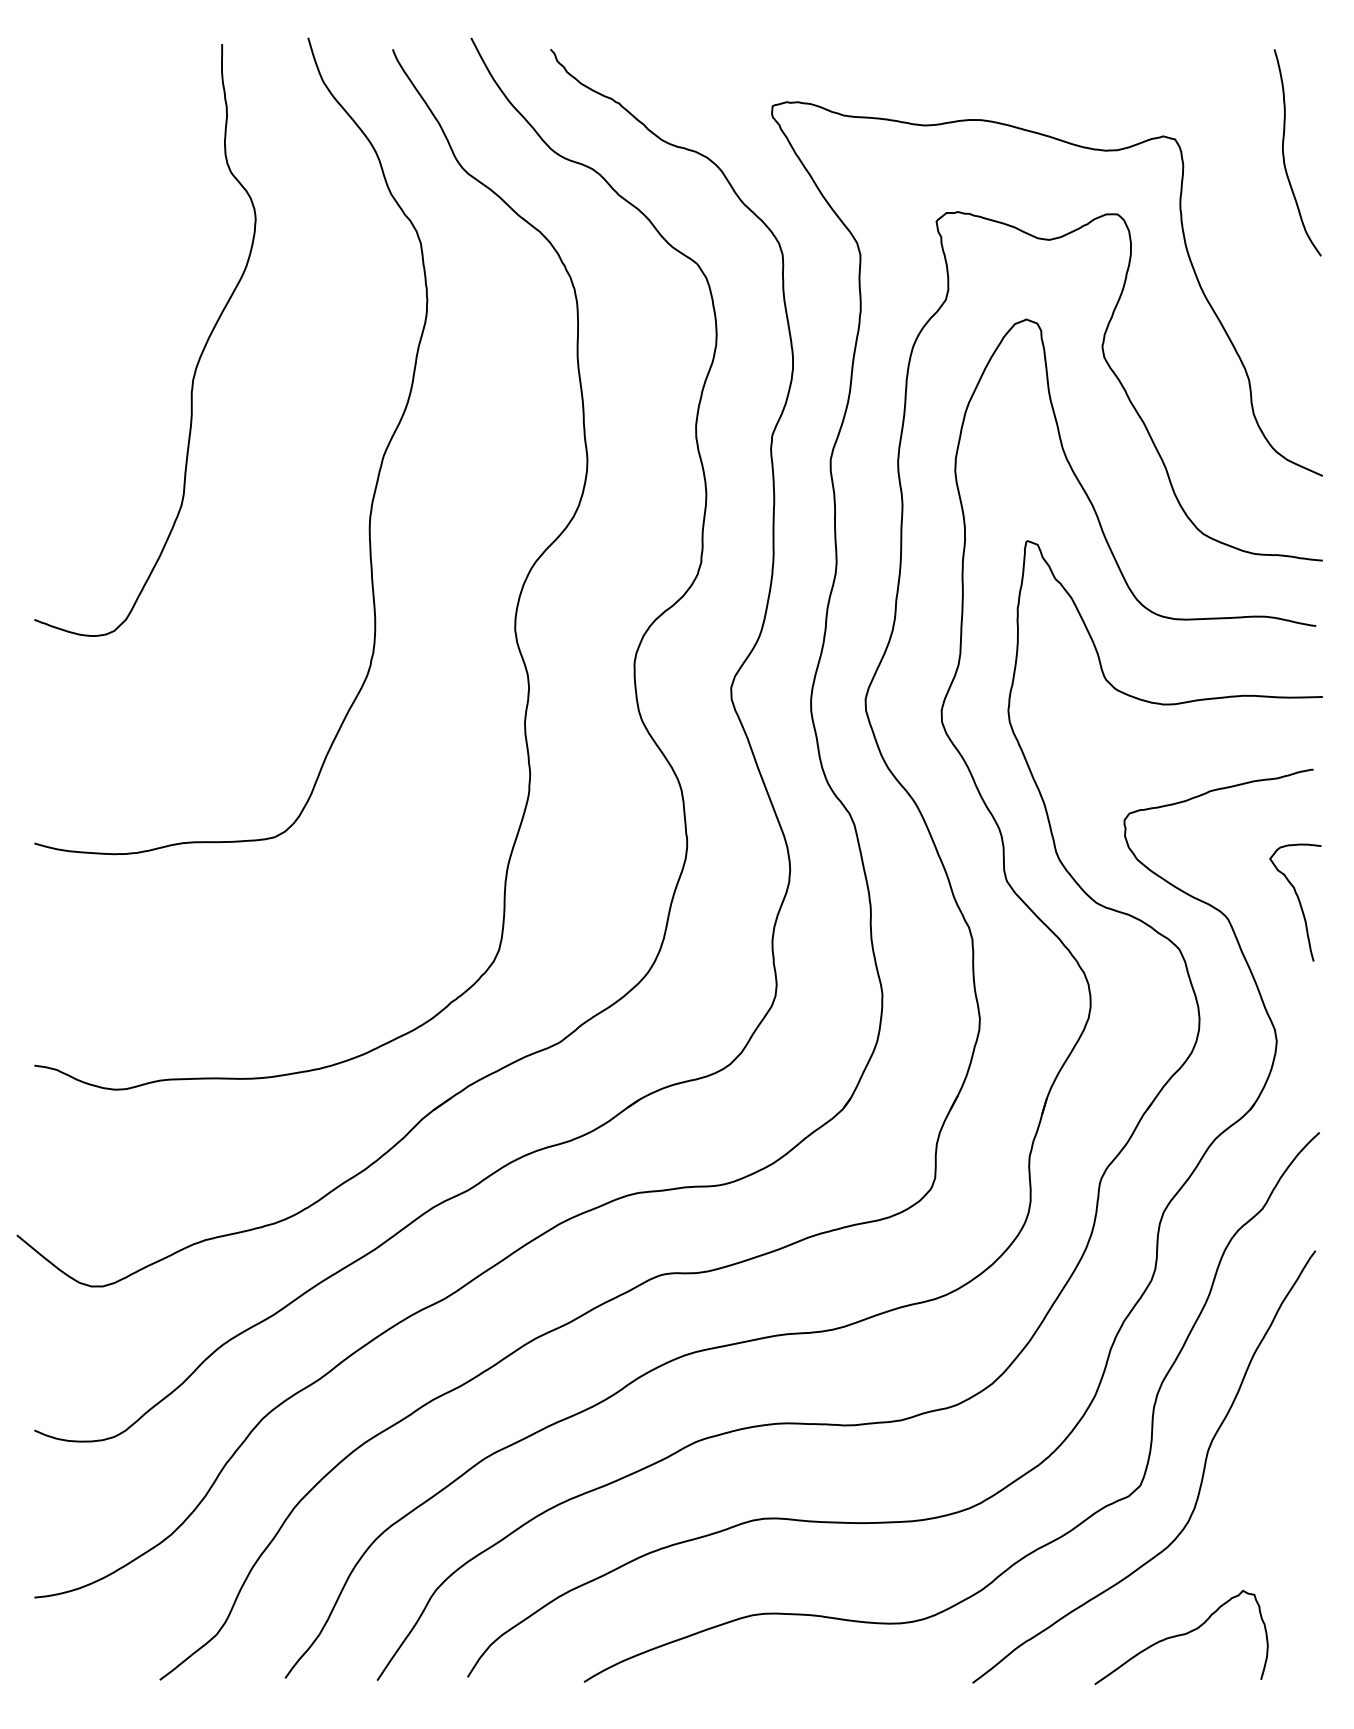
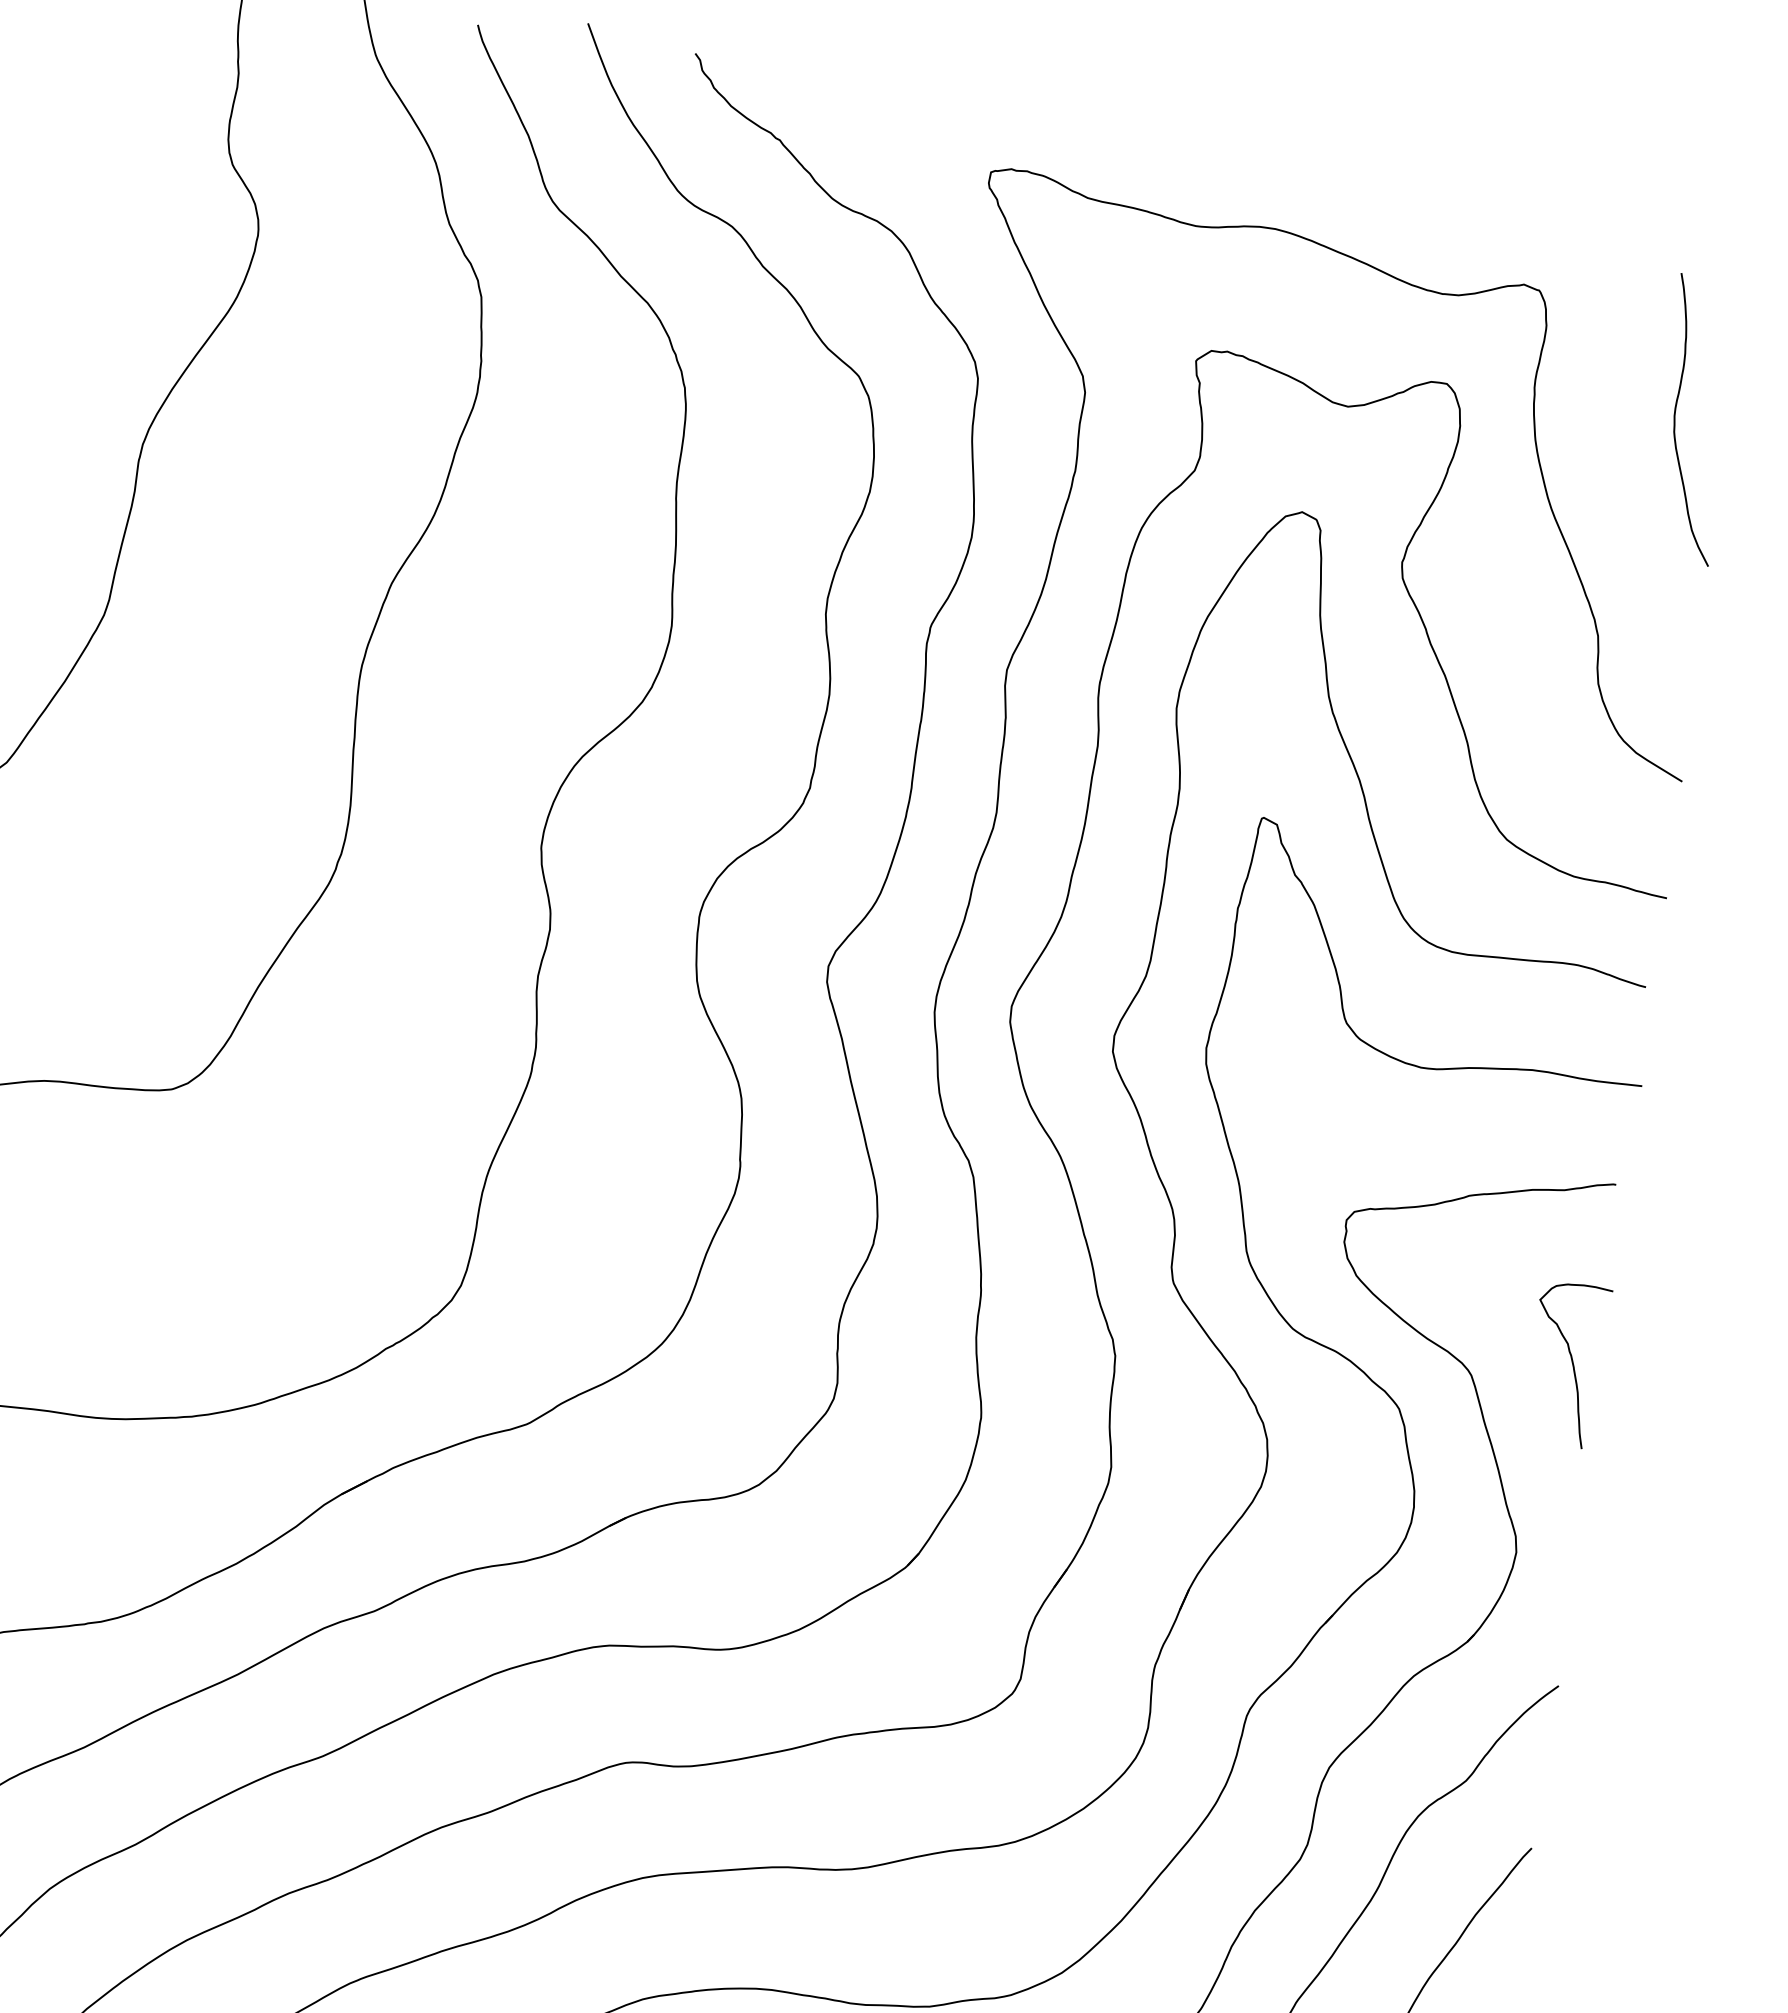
curve: (1284, 153) -> (1676, 418), moved

